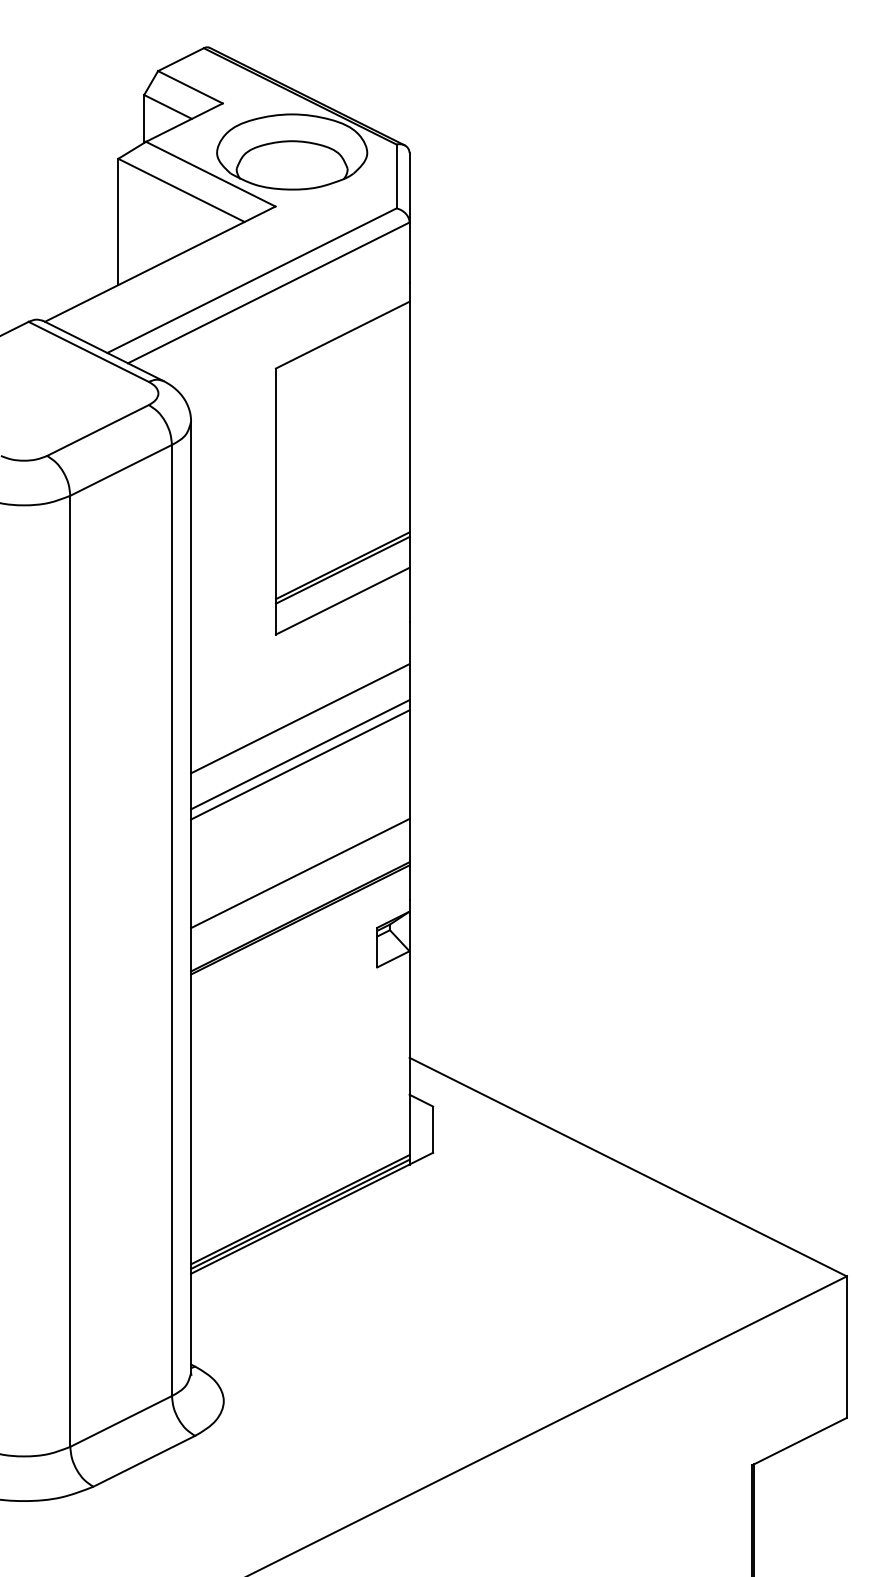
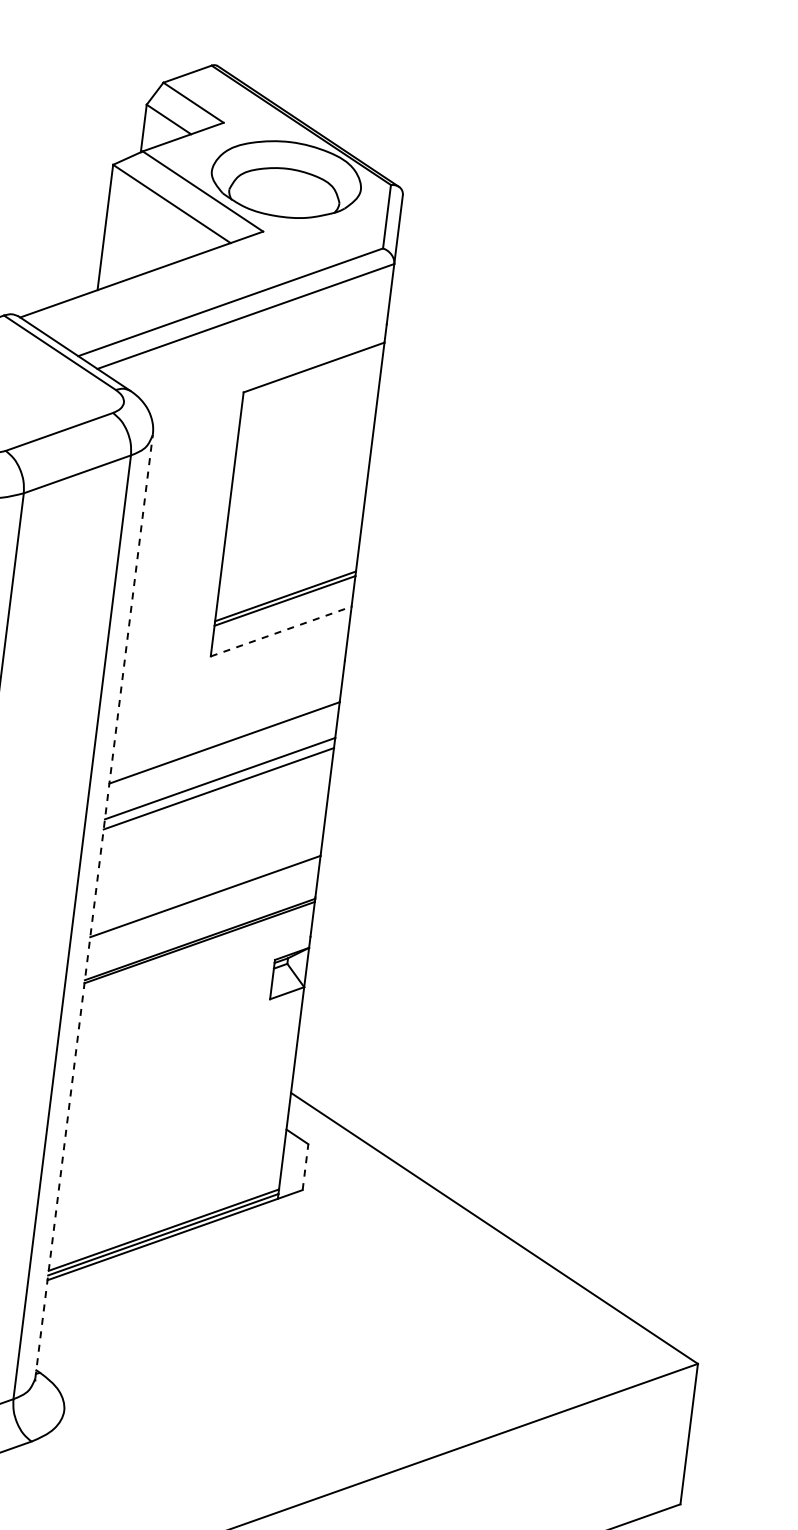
line: (342, 601) -> (280, 631), solid -> dashed
line: (191, 897) -> (94, 906), solid -> dashed
line: (433, 1129) -> (305, 1167), solid -> dashed

